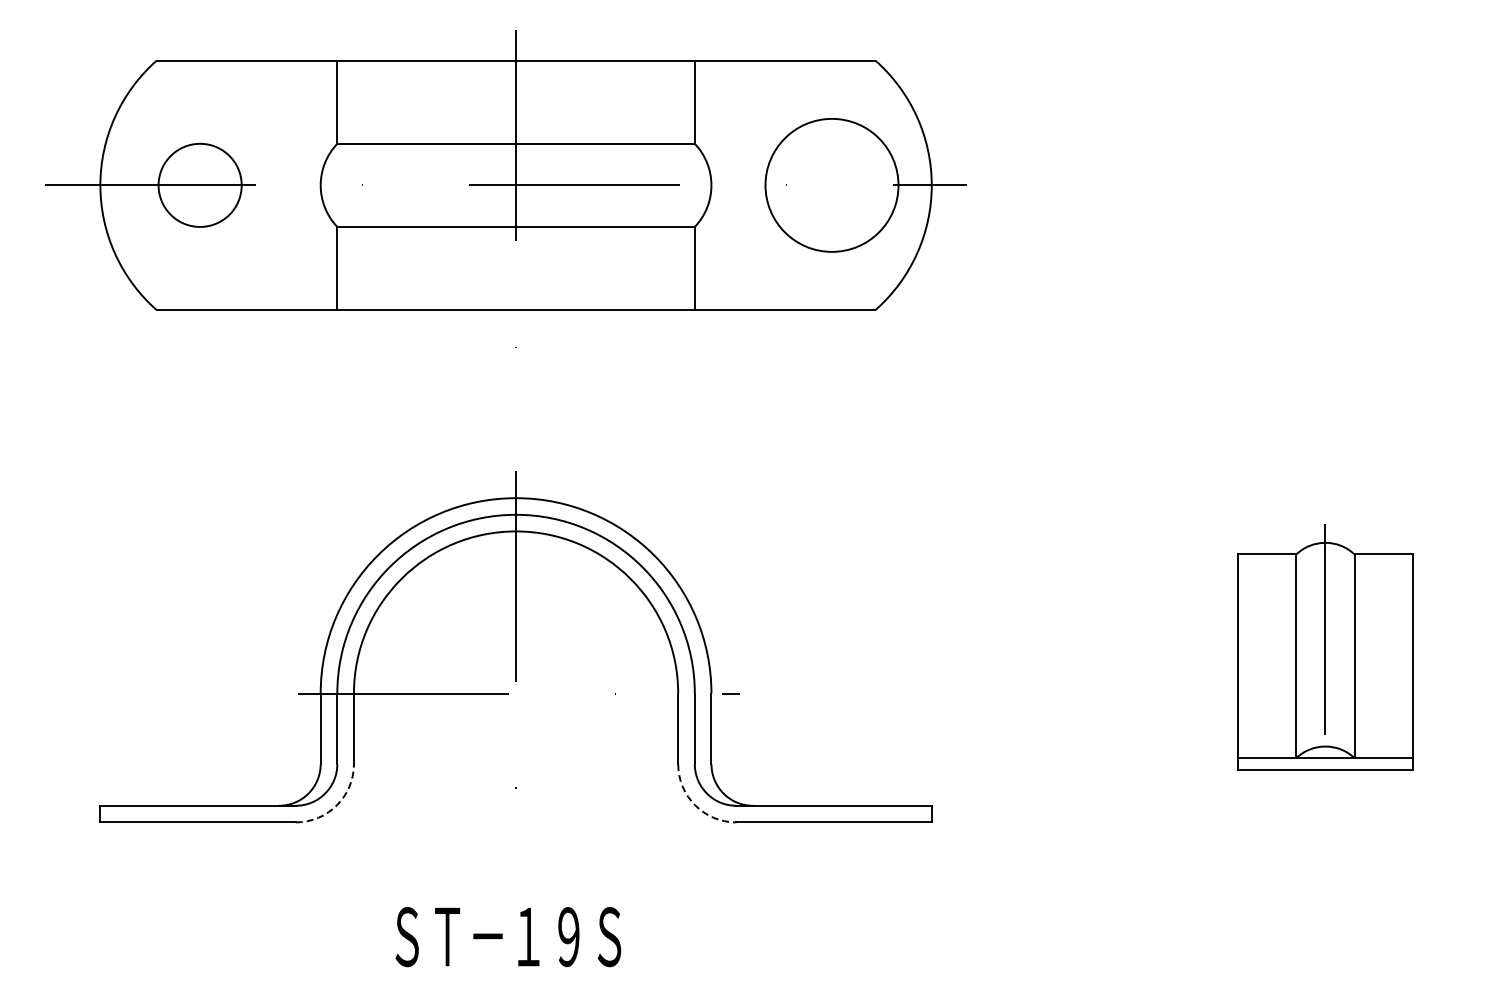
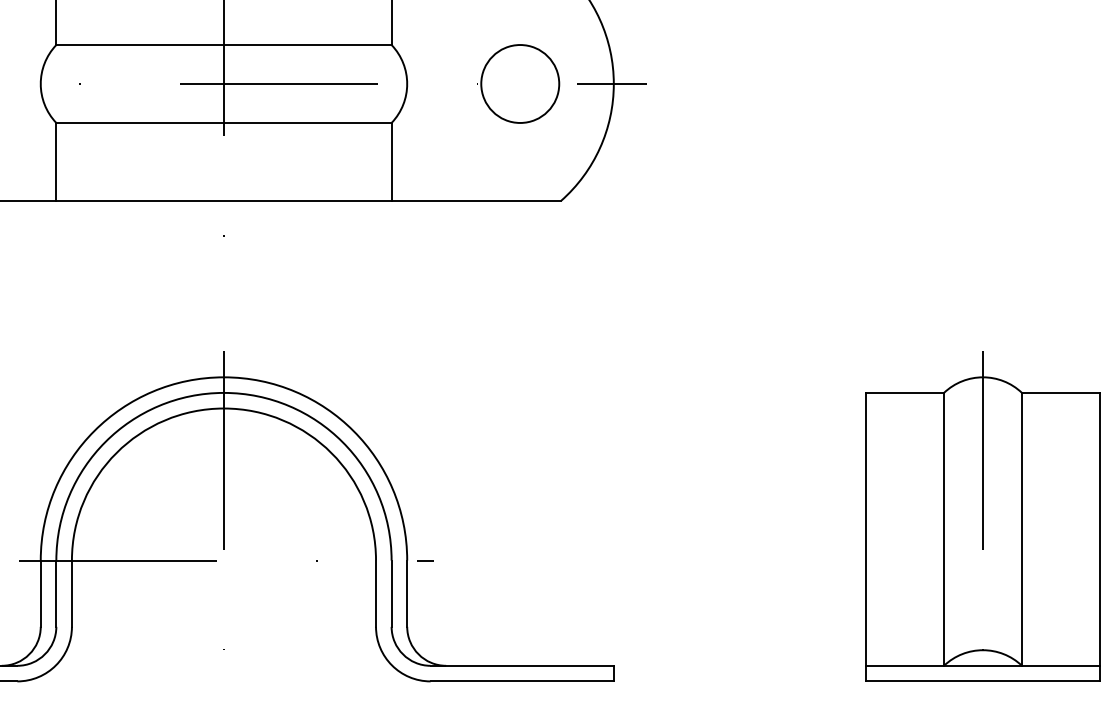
circle: (831, 184) -> (519, 83), size x0.62
part: (1325, 646) -> (983, 516), size x1.43
arc: (336, 805) -> (55, 665), dashed -> solid
arc: (695, 805) -> (392, 665), dashed -> solid

